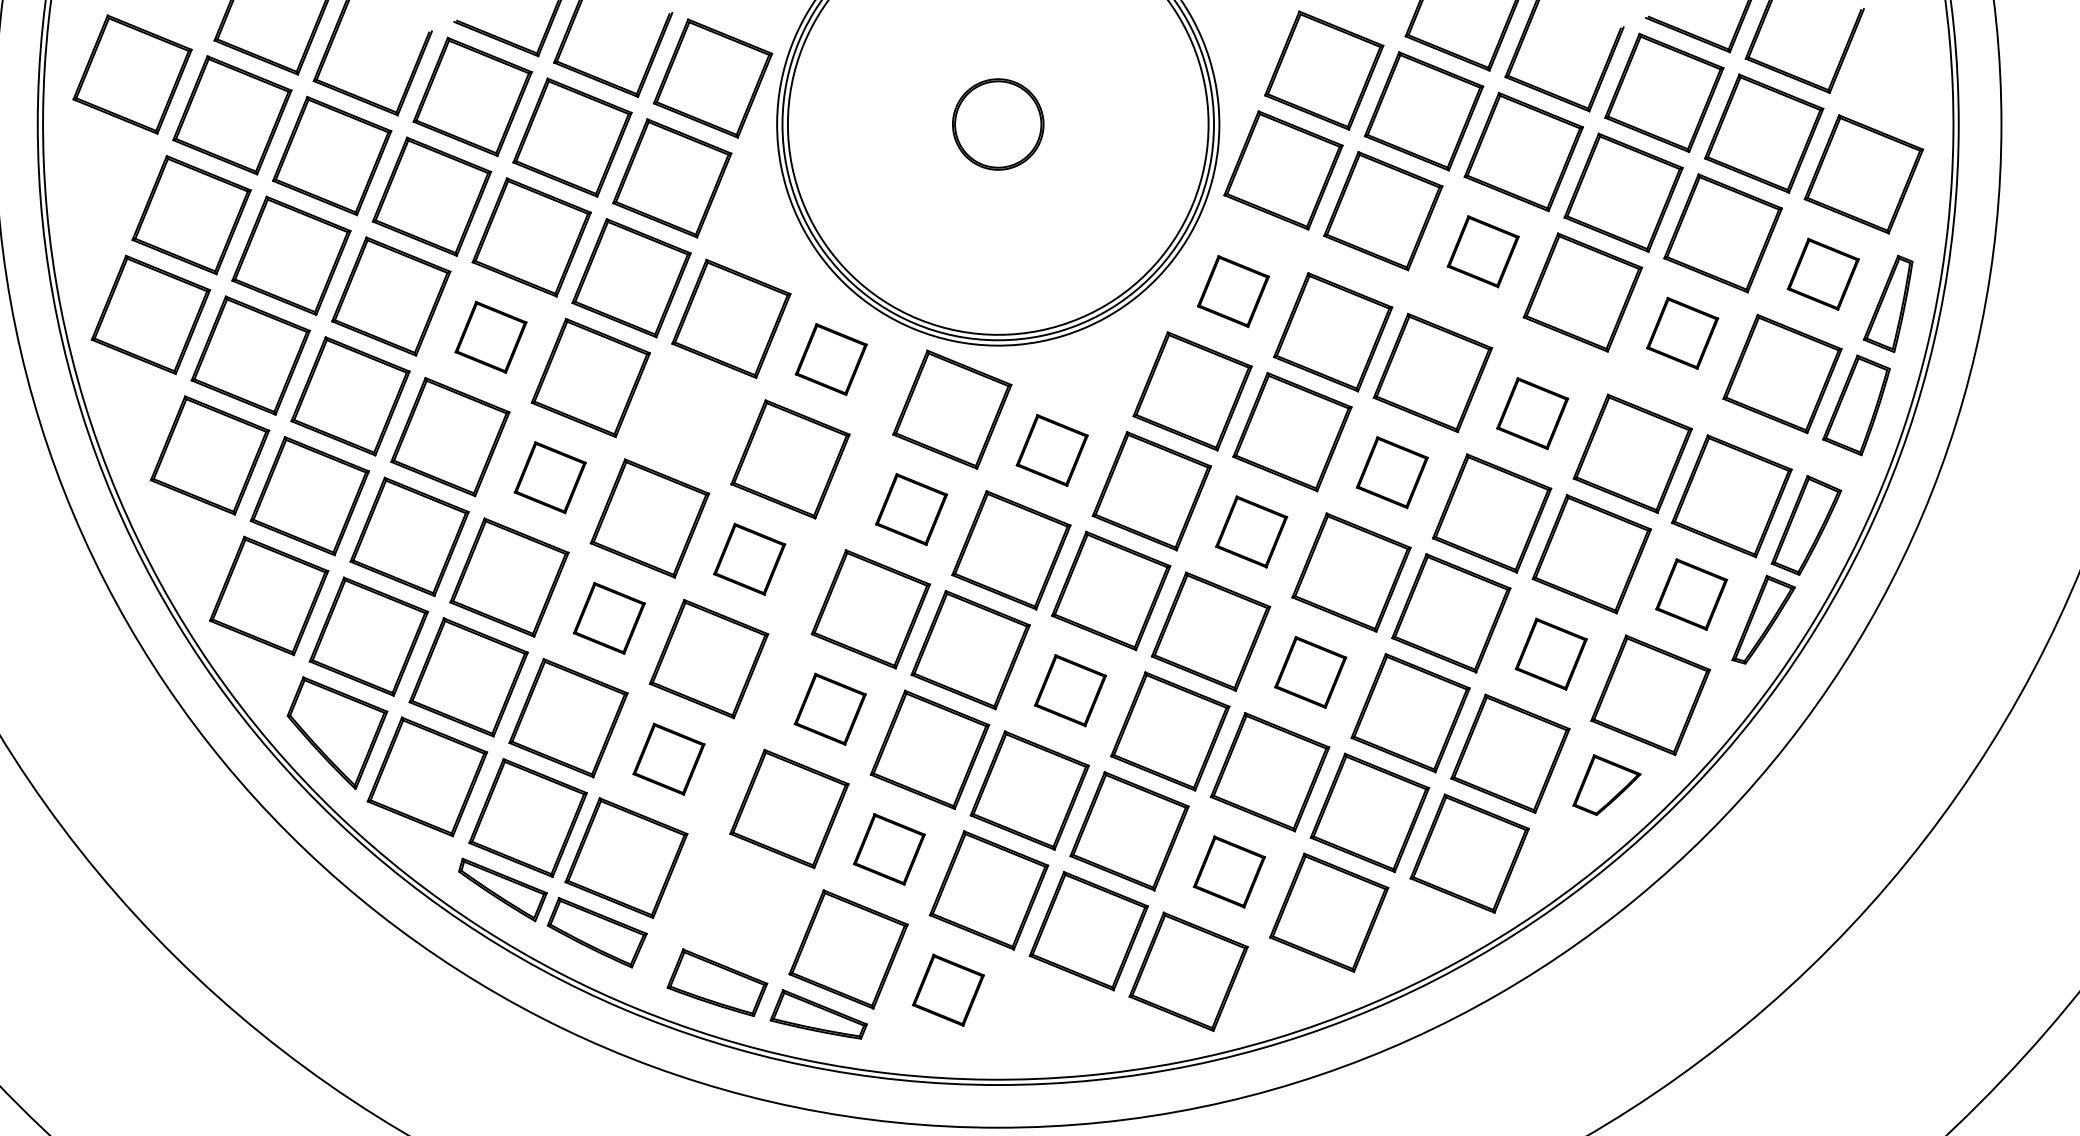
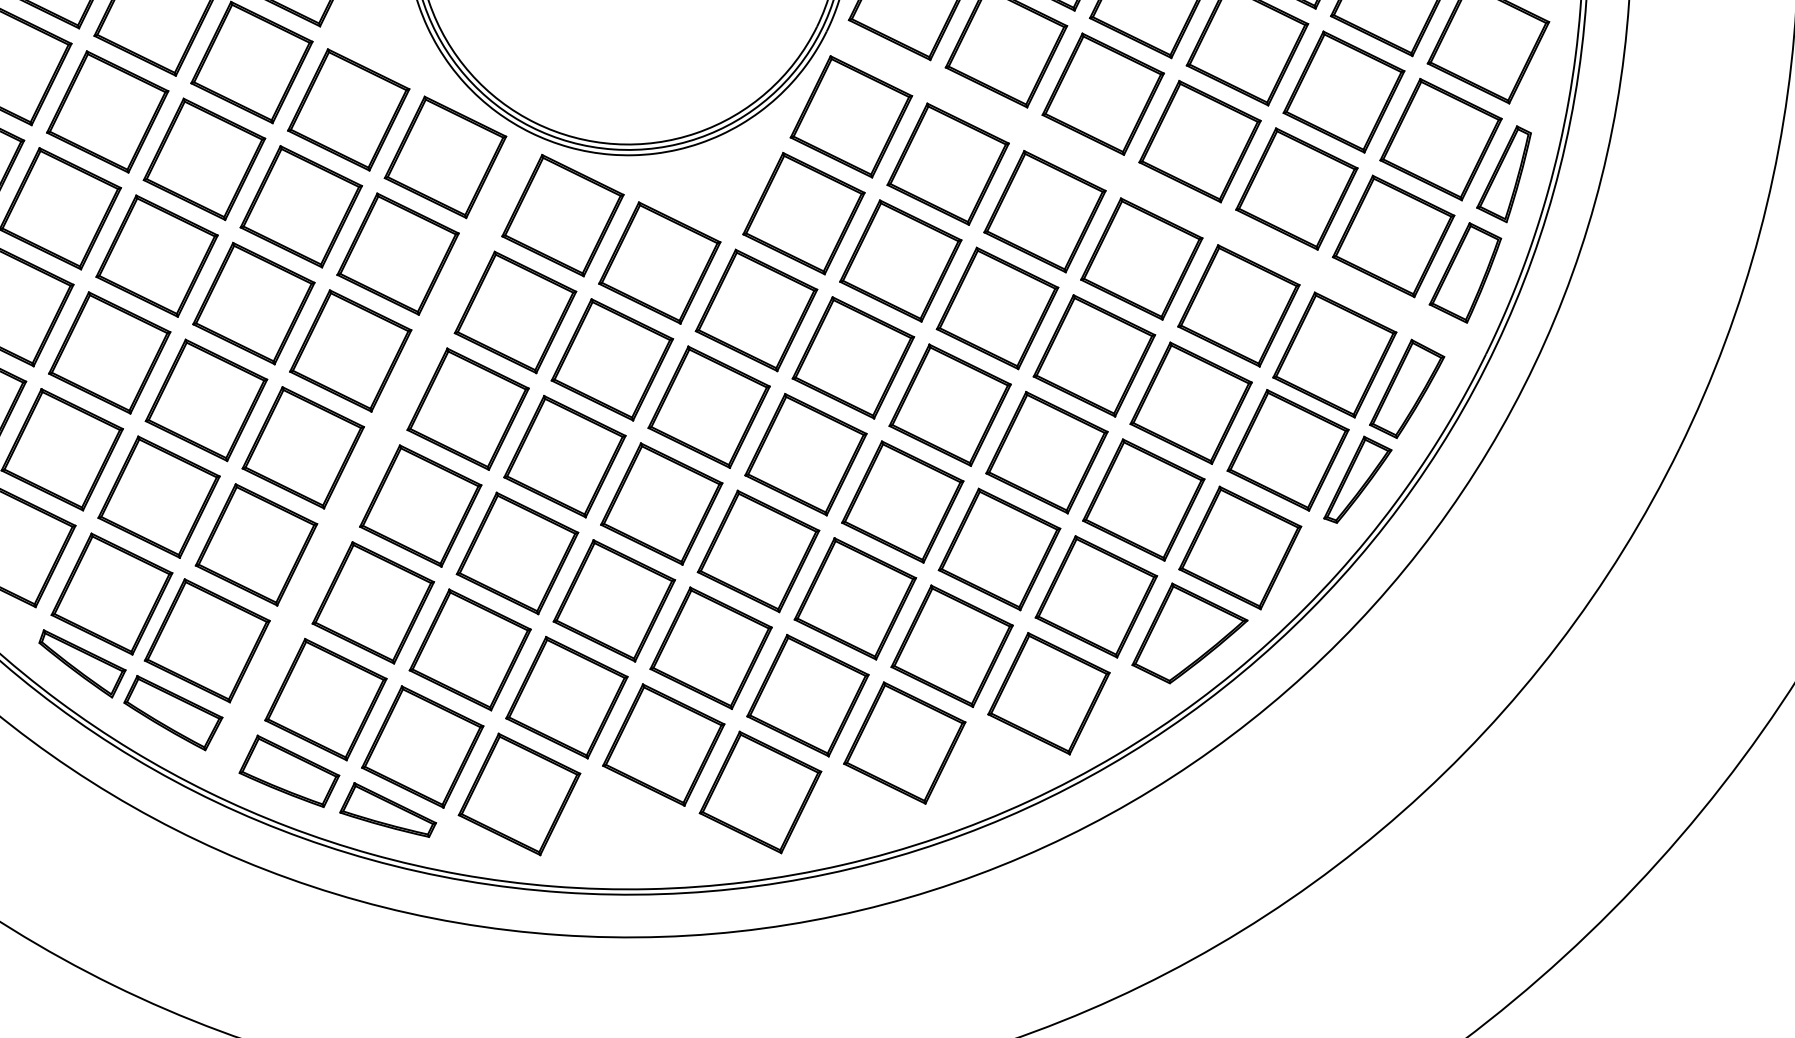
part: (1483, 251) -> (1103, 93), size x1.67
part: (1823, 274) -> (1441, 139), size x1.67
part: (1233, 291) -> (851, 116), size x1.67
part: (1682, 333) -> (1296, 189), size x1.67
part: (490, 337) -> (107, 112), size x1.67
part: (831, 359) -> (445, 157), size x1.67
part: (1532, 413) -> (1141, 258), size x1.67
part: (690, 418) -> (301, 206), added
part: (1052, 450) -> (660, 263), size x1.67
part: (1392, 472) -> (997, 308), size x1.67
part: (550, 477) -> (157, 255), size x1.67
part: (911, 509) -> (515, 312), size x1.67
part: (1251, 531) -> (853, 357), size x1.67
part: (749, 559) -> (350, 351), size x1.67
part: (1691, 594) -> (1287, 450), size x1.67
part: (609, 618) -> (206, 400), size x1.67
part: (1551, 654) -> (1144, 500), size x1.67
part: (1310, 672) -> (902, 502), size x1.67
part: (1070, 690) -> (661, 503), size x1.67
part: (830, 709) -> (421, 506), size x1.67
part: (668, 759) -> (256, 545), size x1.67
part: (1606, 784) -> (1190, 634), size x1.67
part: (889, 849) -> (470, 650), size x1.67
part: (1229, 871) -> (808, 695), size x1.67
part: (748, 908) -> (325, 699), added
part: (948, 990) -> (519, 794), size x1.67

